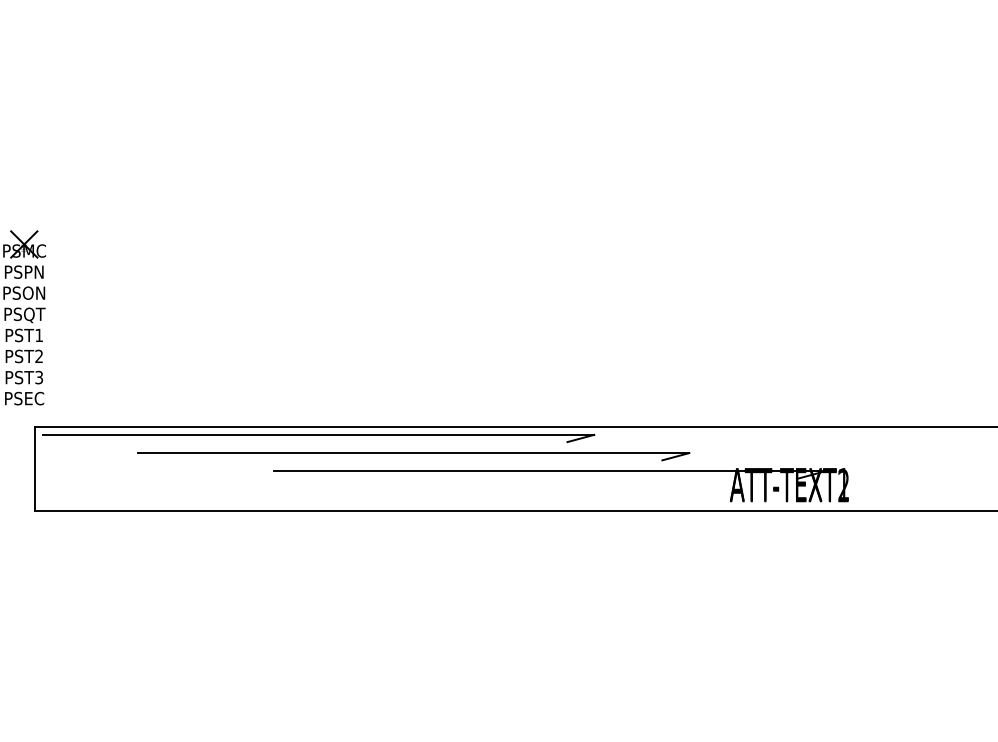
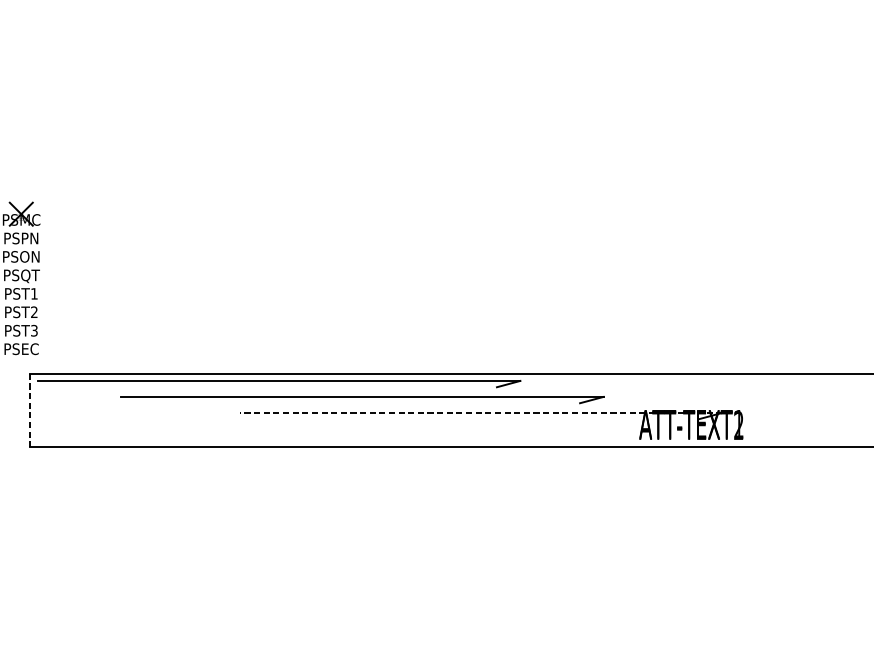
line: (34, 468) -> (30, 410), solid -> dashed
line: (549, 471) -> (481, 412), solid -> dashed

